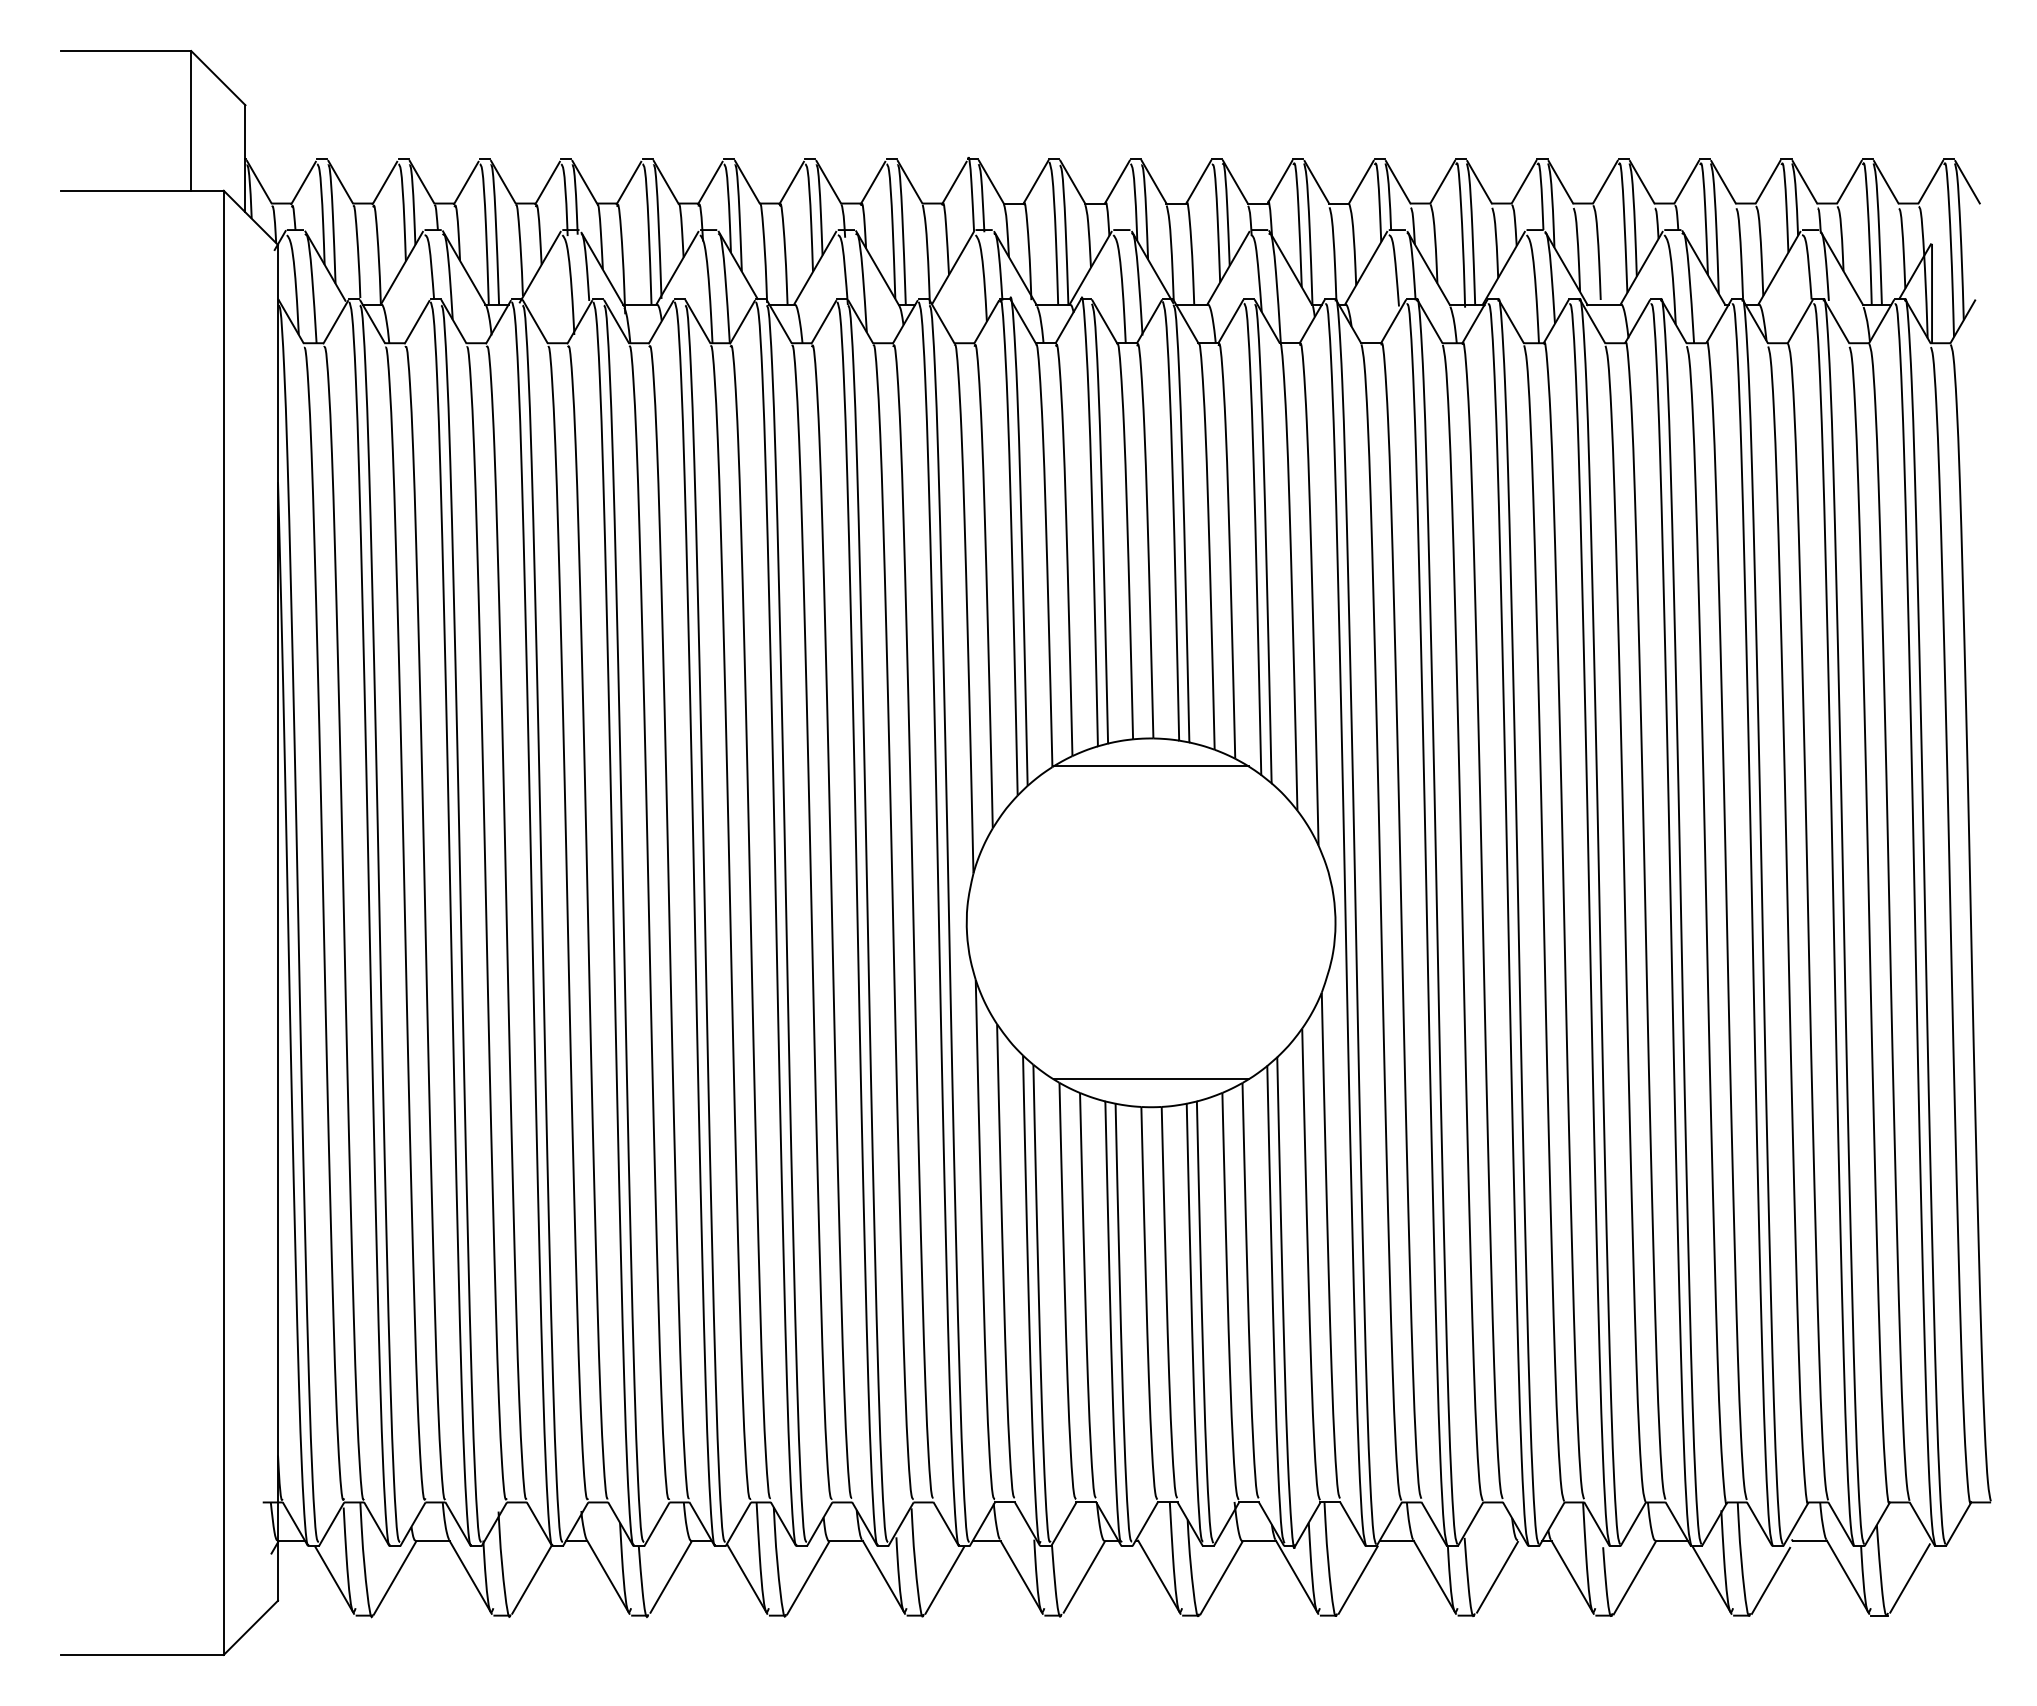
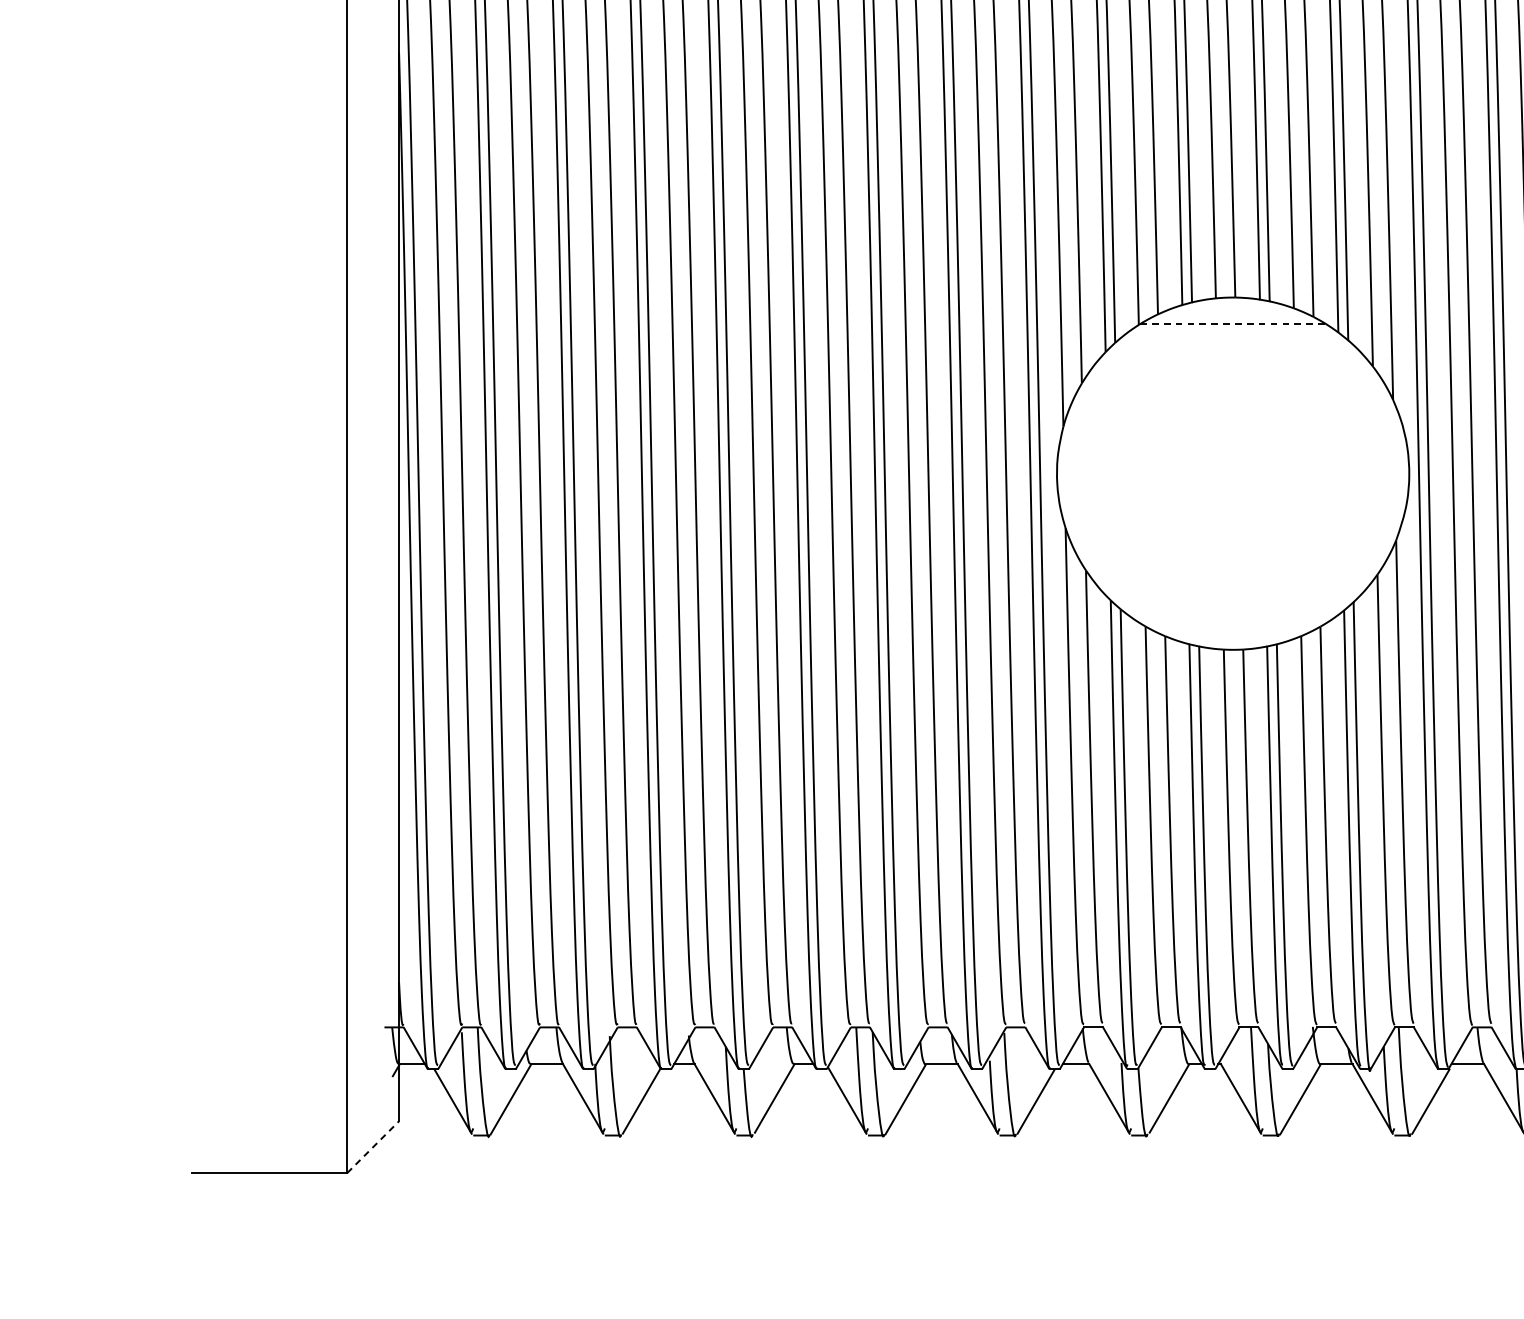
line: (1151, 766) -> (1233, 324), solid -> dashed
line: (1150, 1079) -> (1232, 623), removed
line: (251, 1627) -> (373, 1146), solid -> dashed

